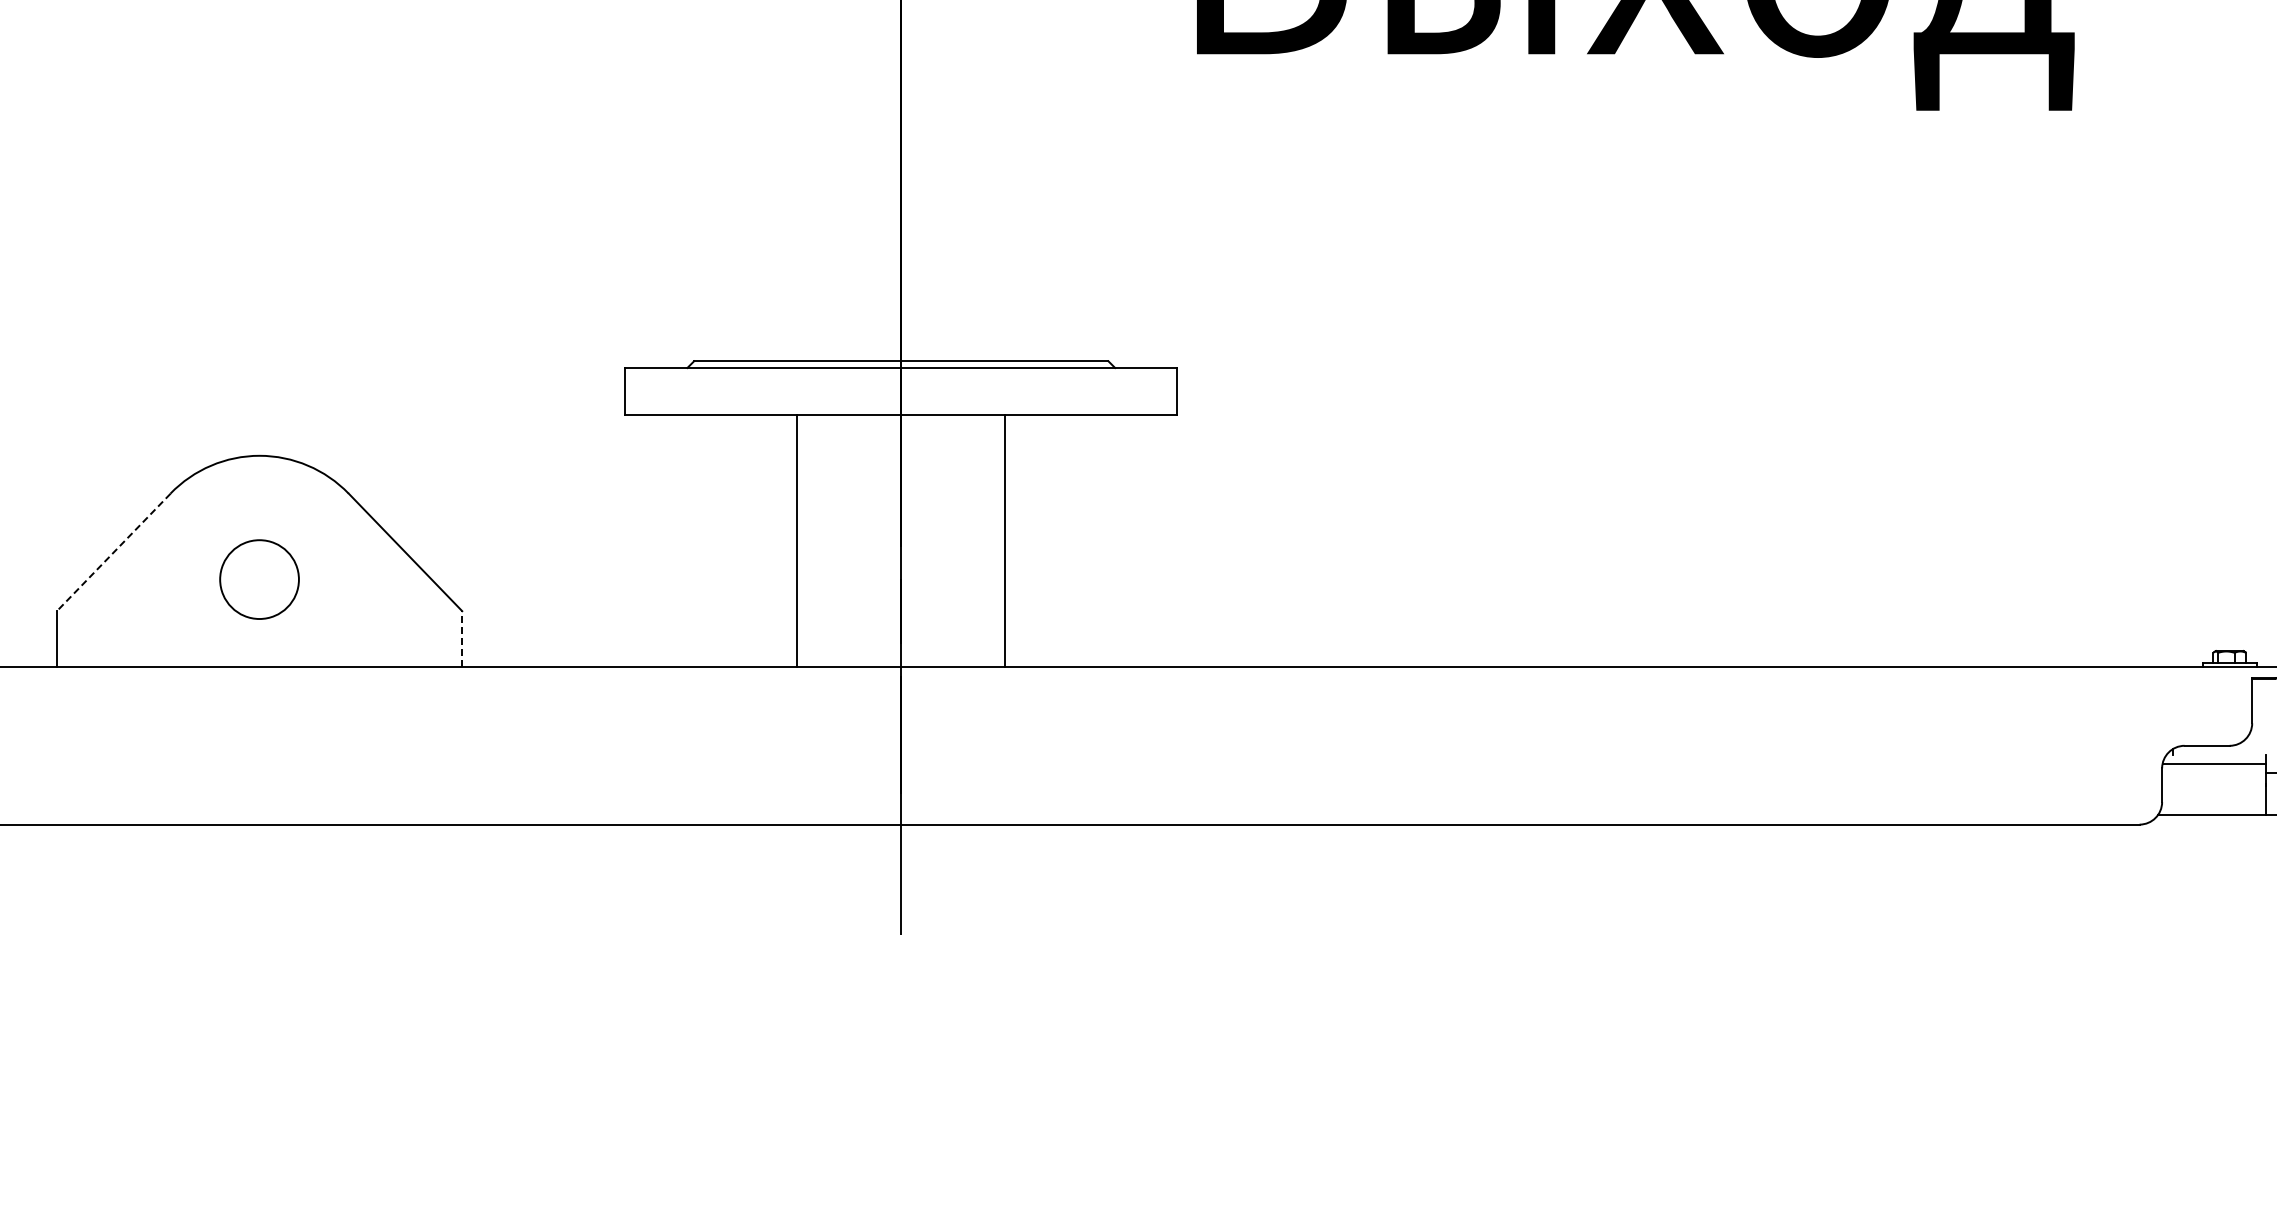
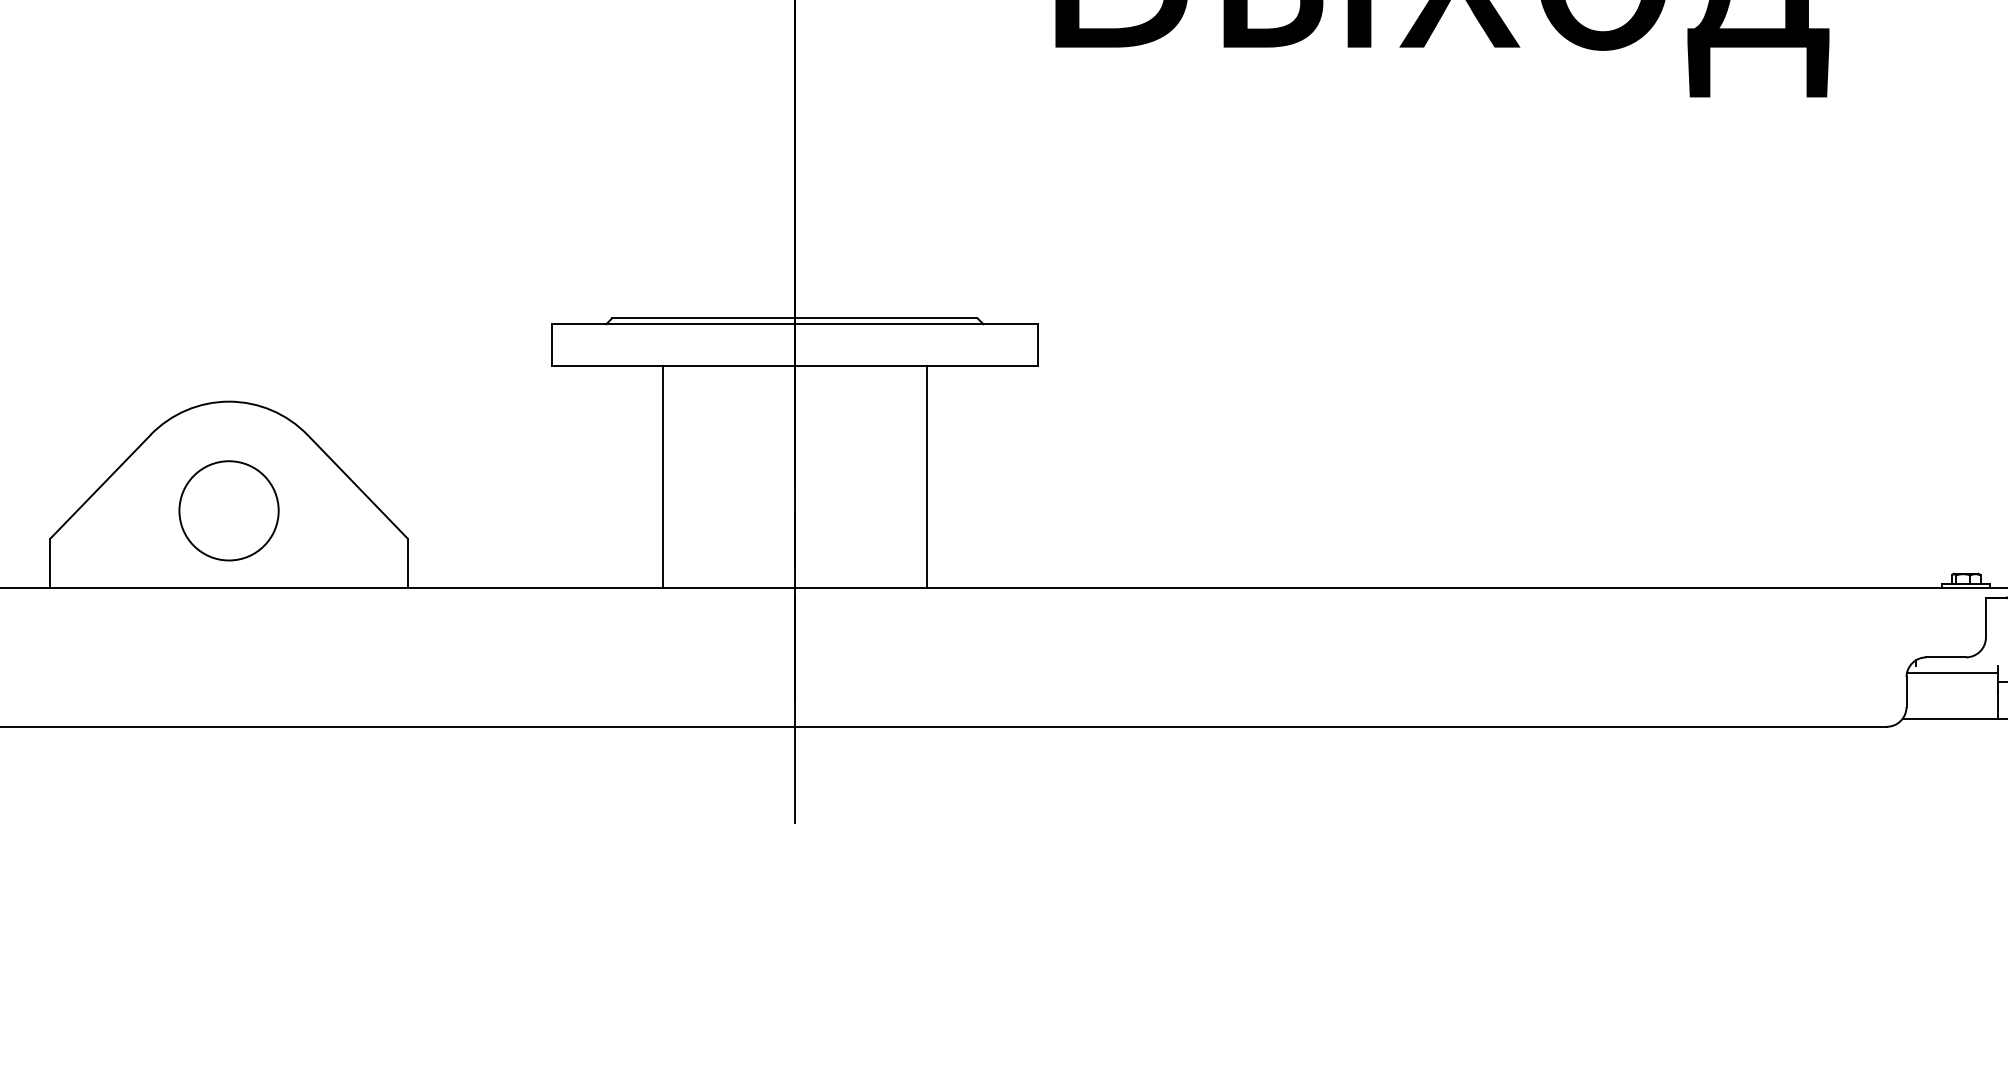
line: (796, 541) -> (662, 477), moved
line: (1005, 541) -> (927, 477), moved
line: (113, 552) -> (100, 486), dashed -> solid
circle: (259, 579) -> (228, 510), size x1.43
line: (462, 638) -> (407, 562), dashed -> solid

